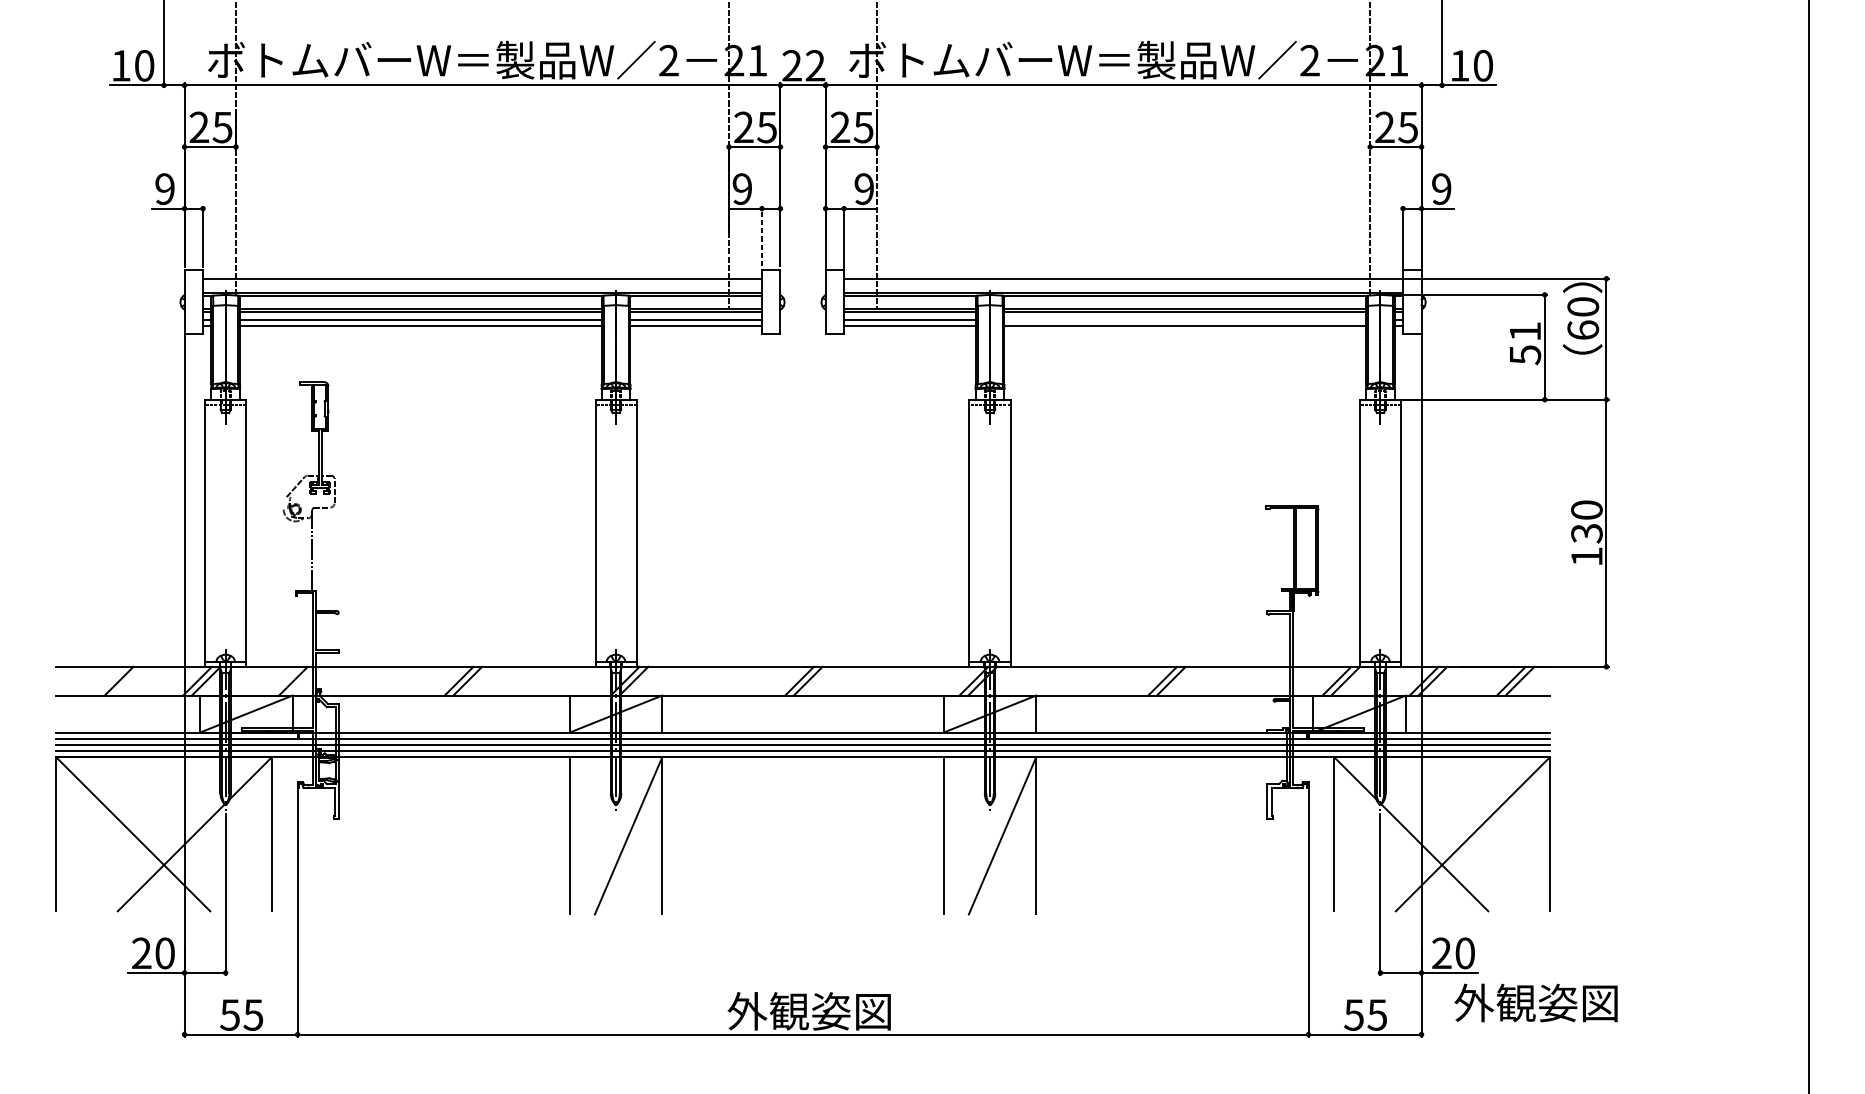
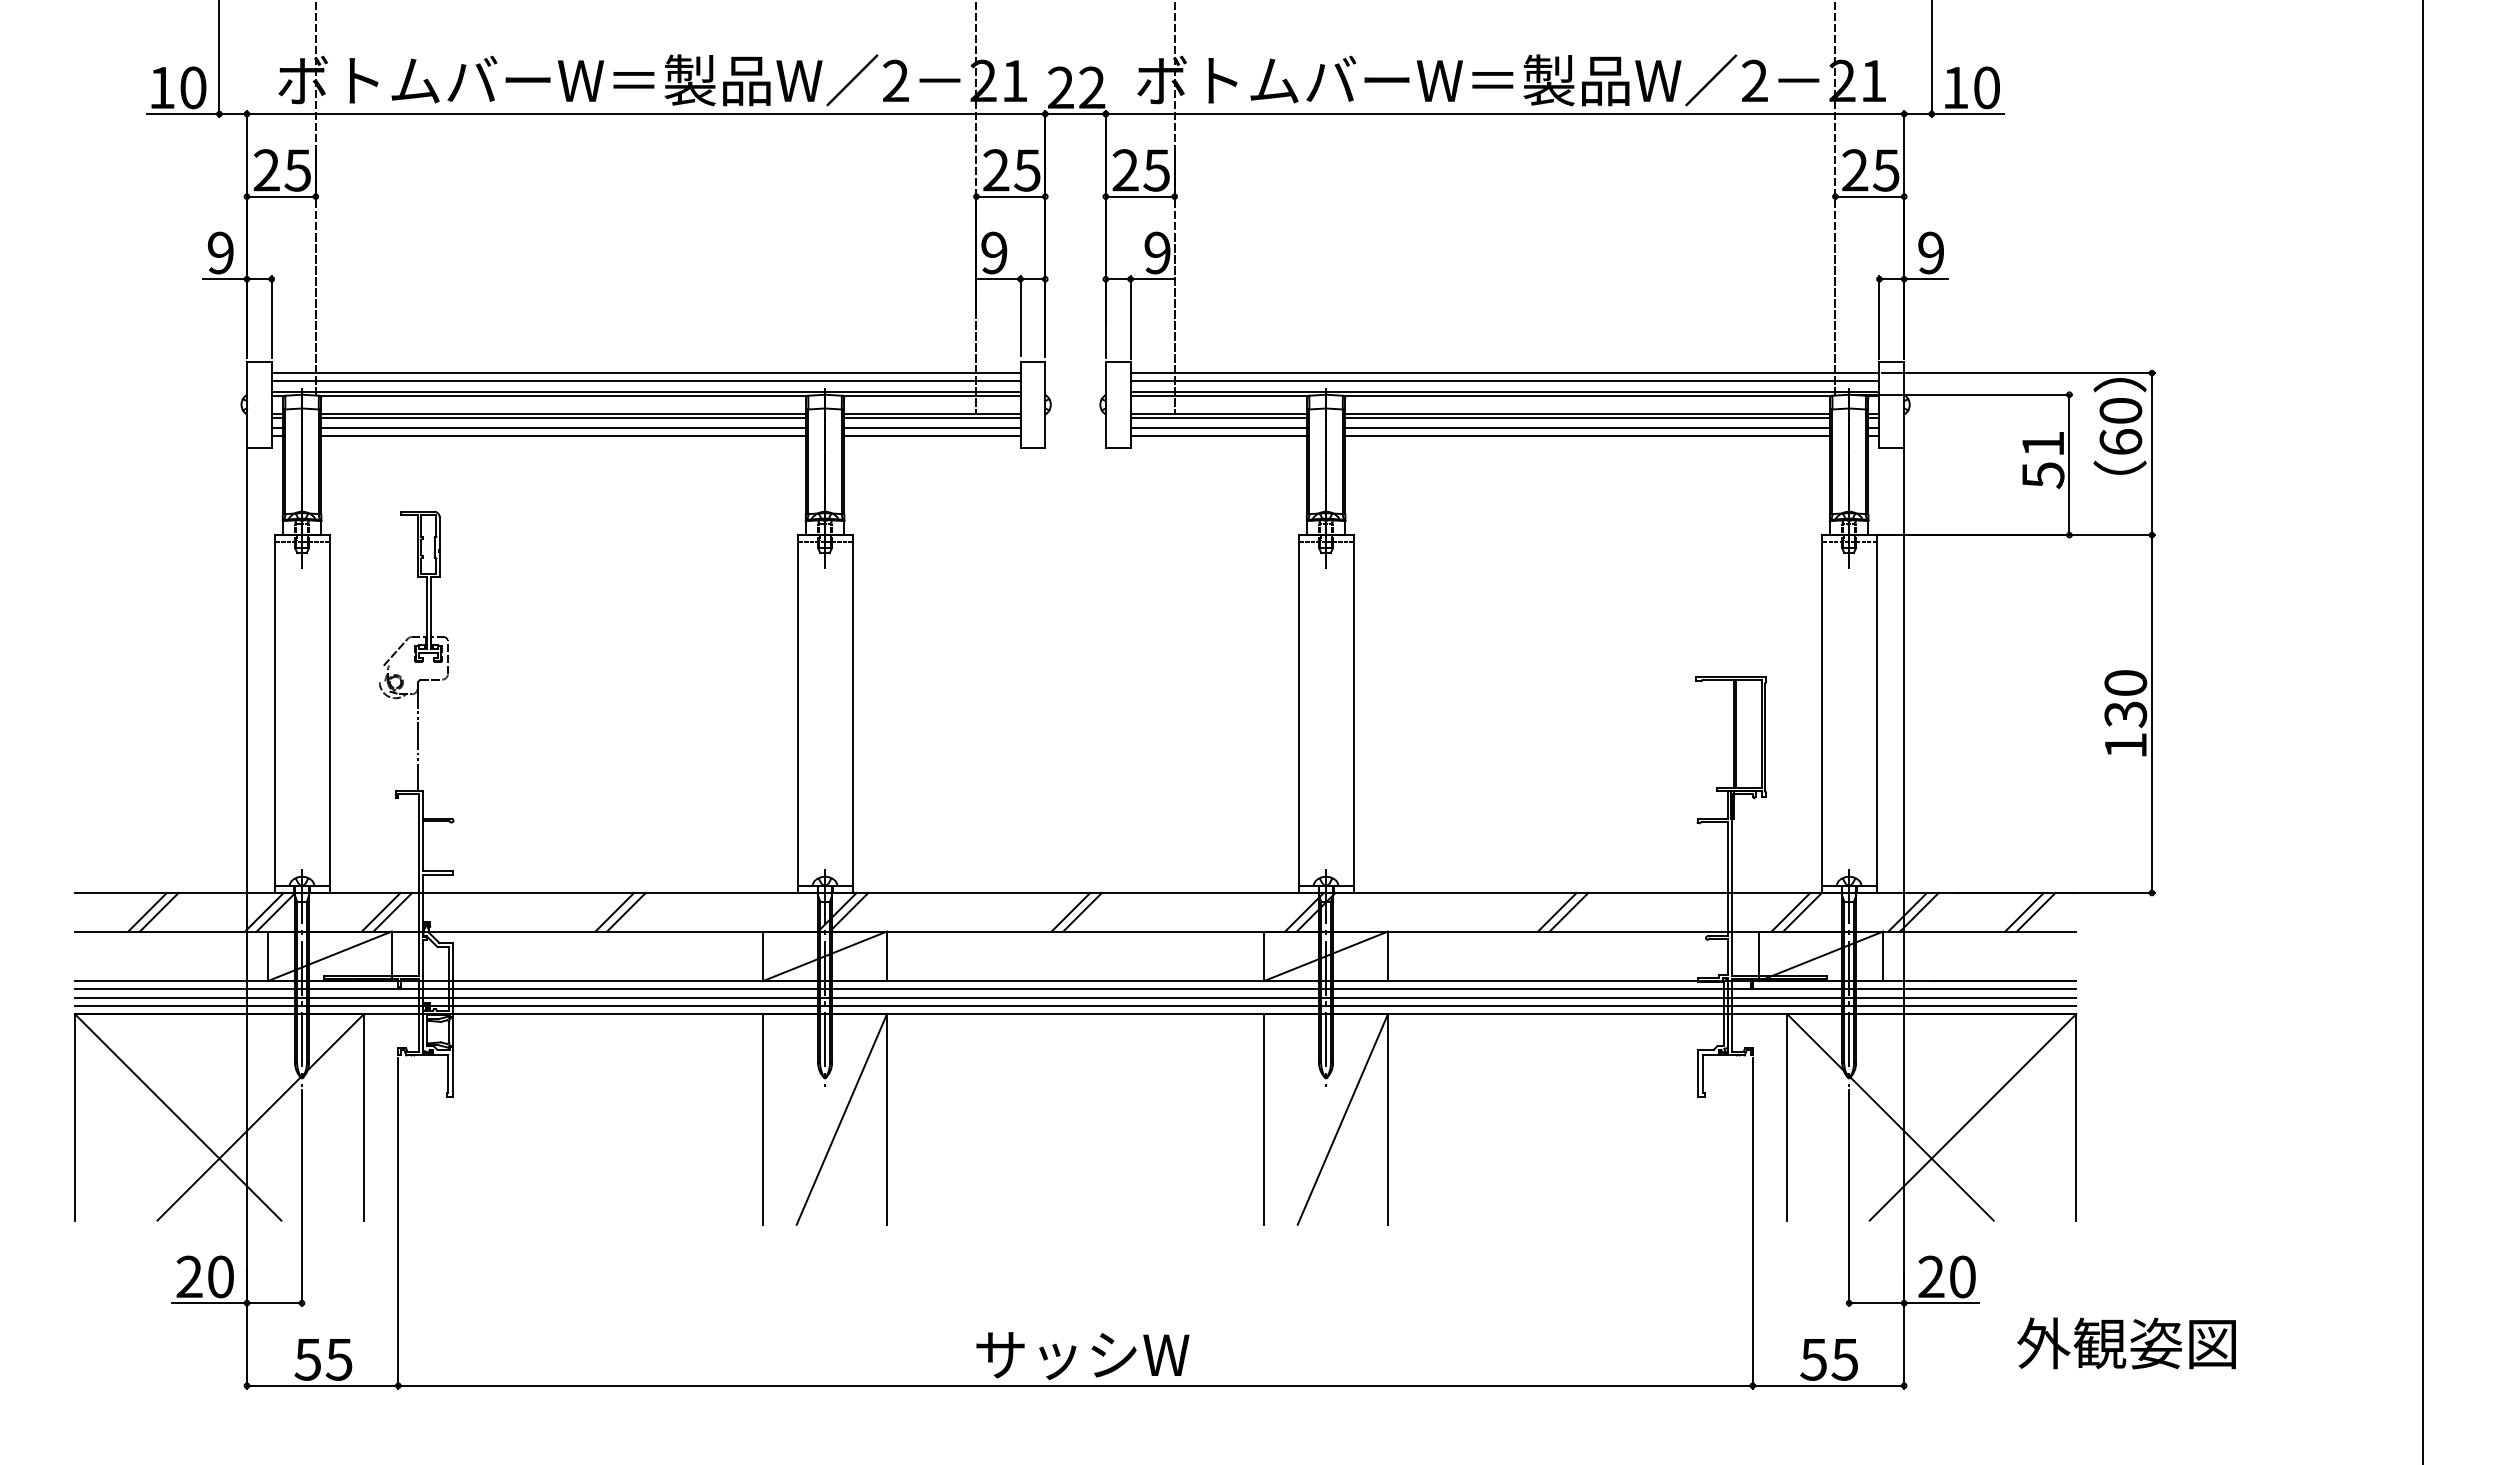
line: (761, 236) -> (1020, 316), dashed -> solid
line: (482, 285) -> (645, 381), added
line: (1123, 285) -> (1504, 381), added
line: (1185, 320) -> (1587, 428), added
line: (110, 681) -> (147, 912), added
line: (284, 681) -> (380, 912), added
text: (1535, 1003) -> (2126, 1343), moved
text: (808, 1011) -> (1083, 1354), 外観姿図 -> サッシW

